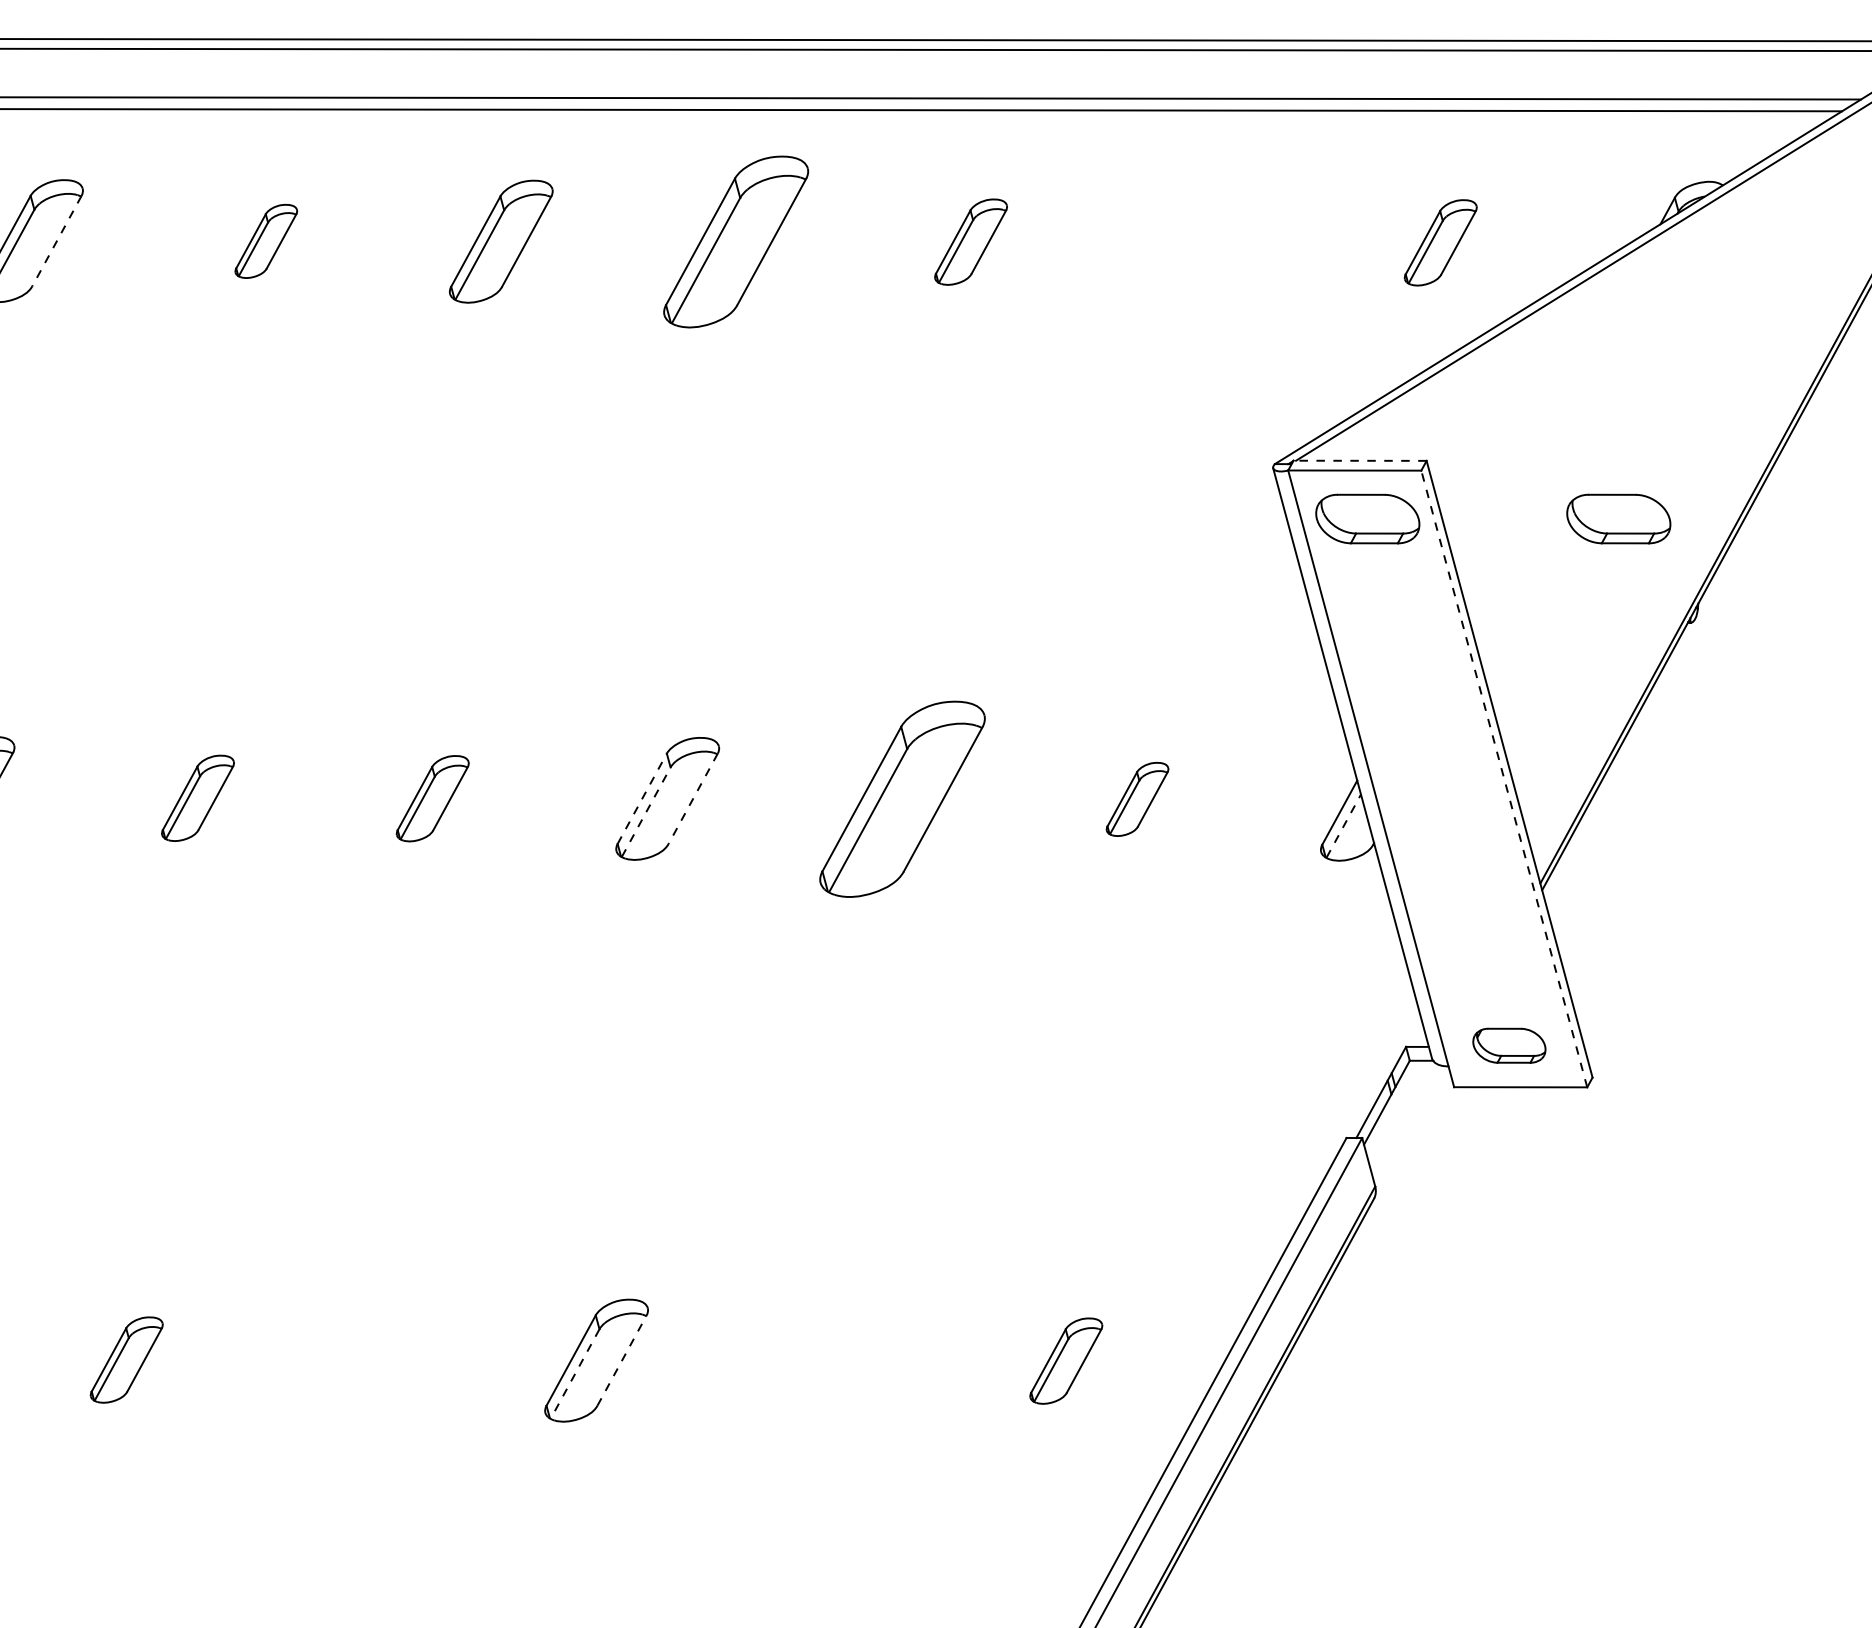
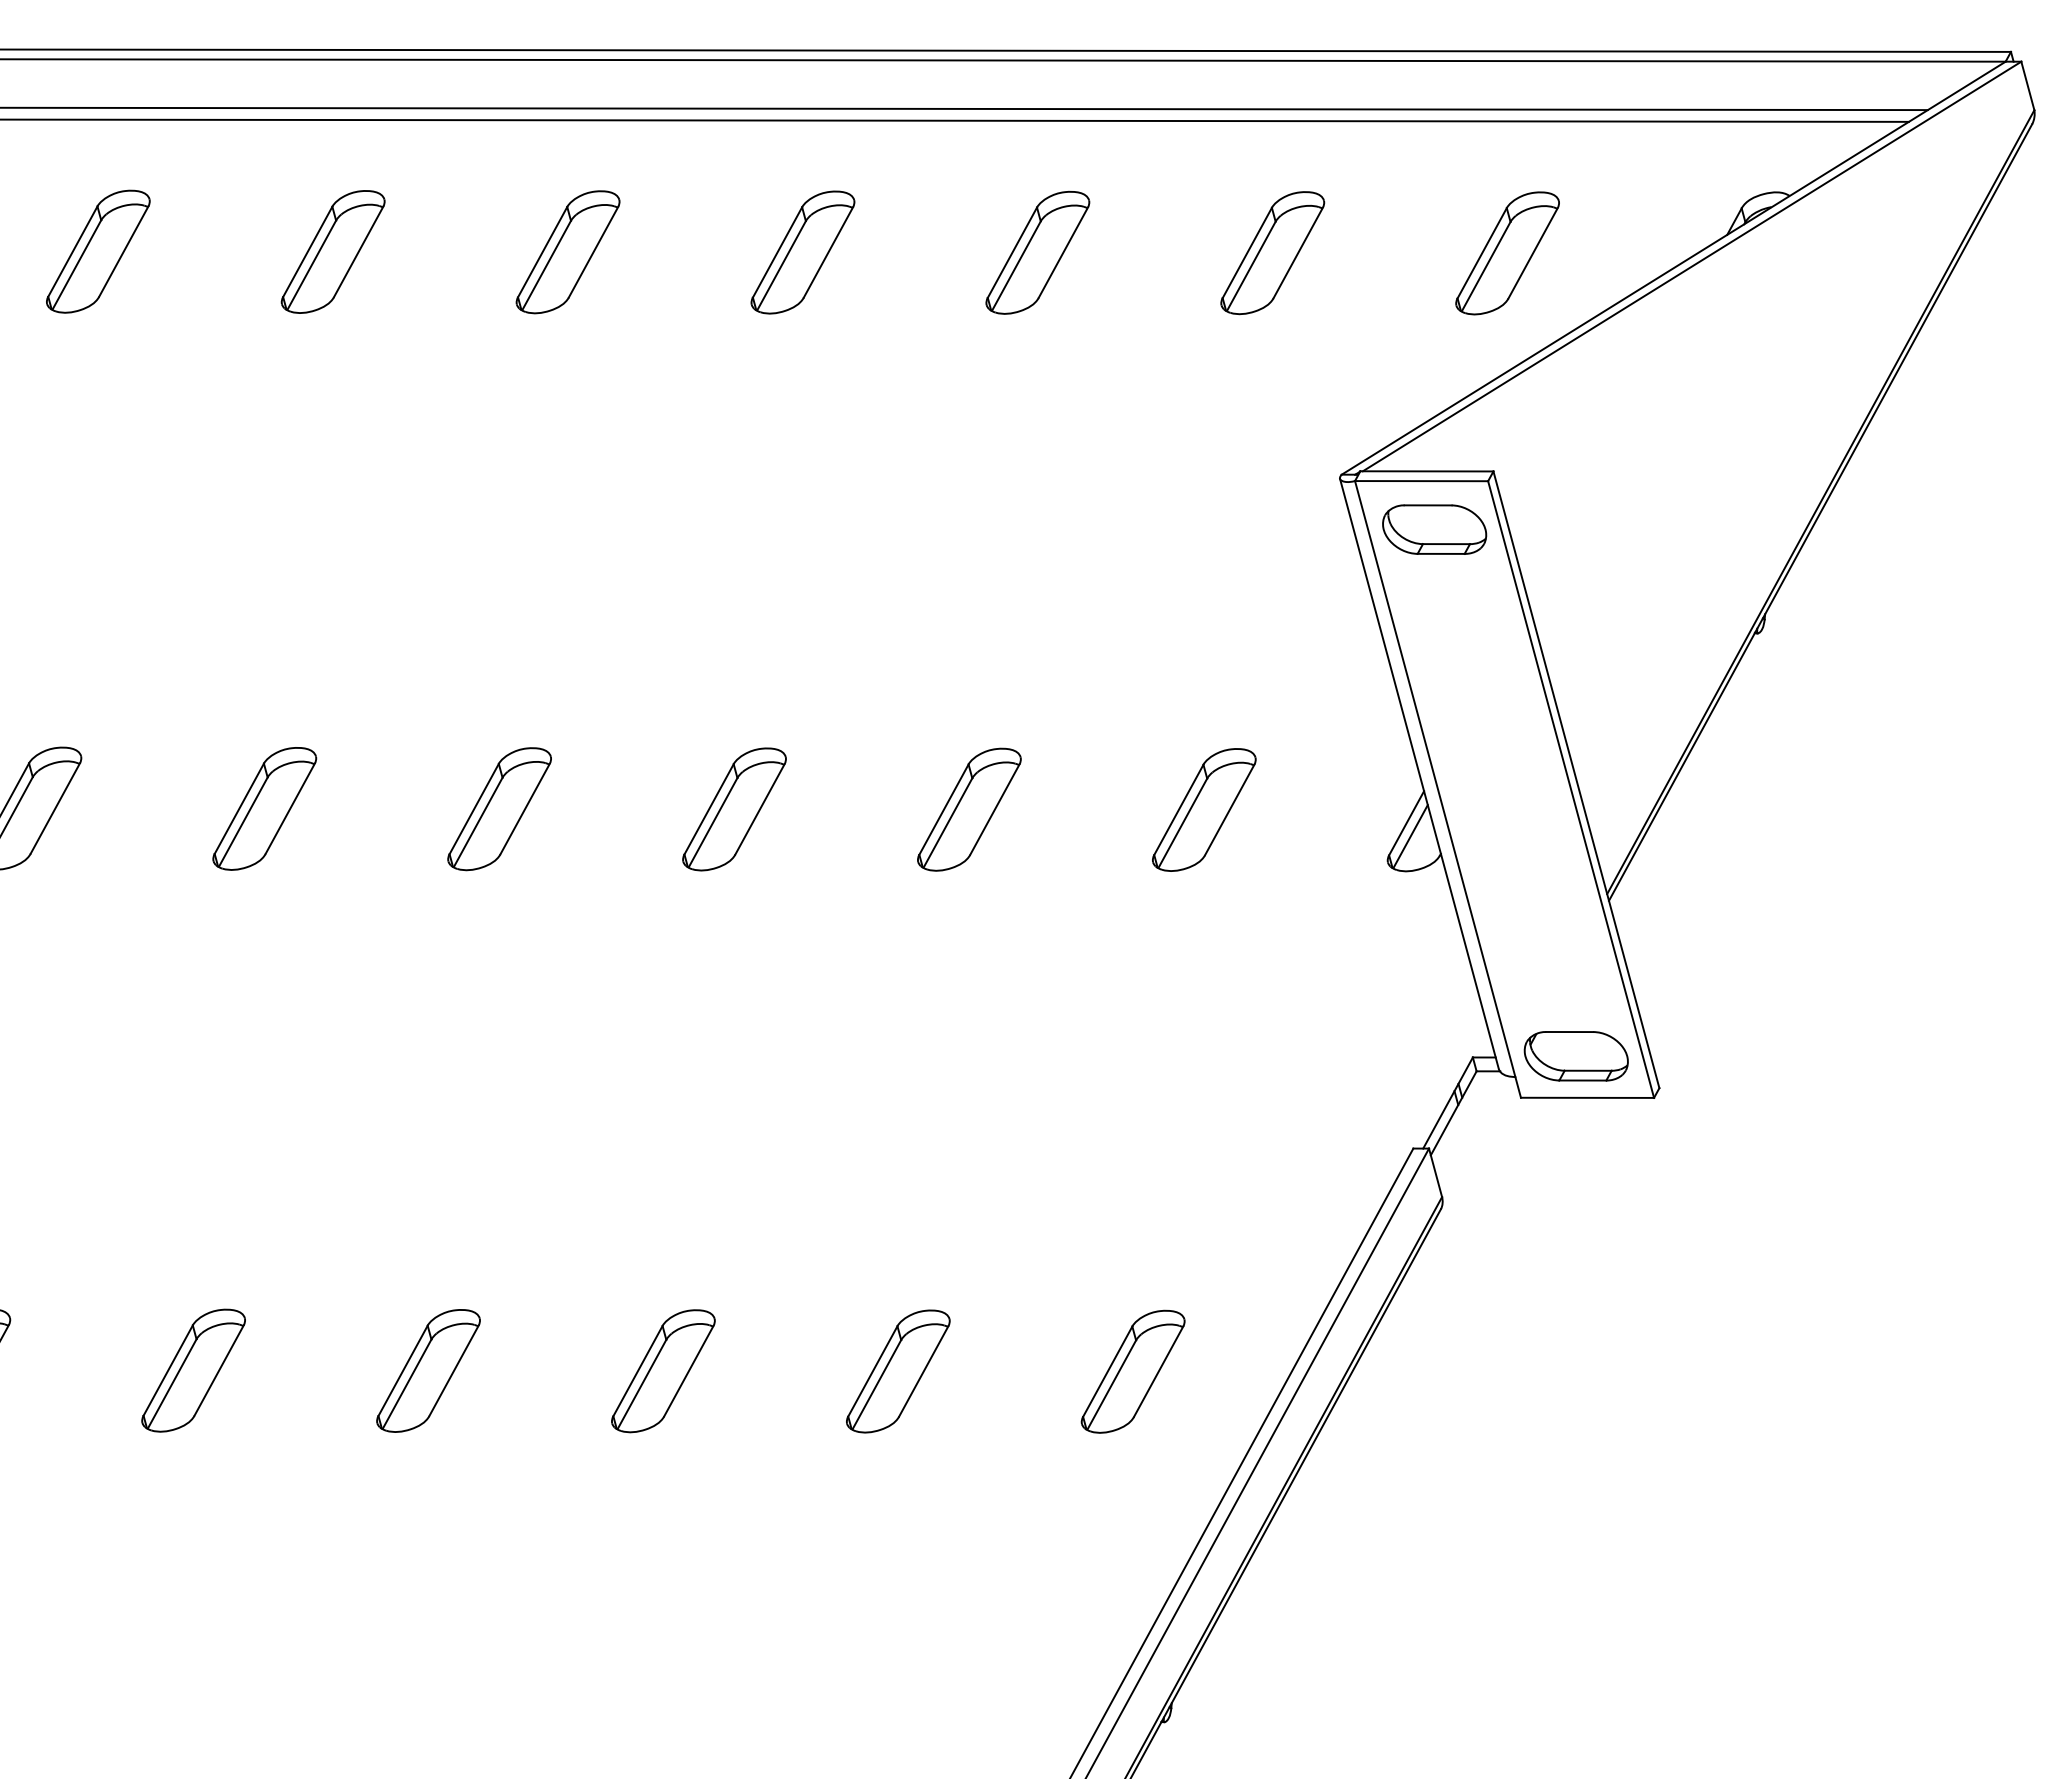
part: (265, 240) -> (332, 251), size x1.67
line: (56, 241) -> (123, 252), dashed -> solid
part: (735, 241) -> (802, 252), size x0.71
part: (970, 241) -> (1037, 252), size x1.43
part: (1205, 242) -> (1272, 253), added
part: (1440, 242) -> (1507, 253), size x1.43
line: (1359, 460) -> (1426, 471), dashed -> solid
part: (1618, 518) -> (1685, 529), removed
line: (1503, 778) -> (1570, 789), dashed -> solid
part: (197, 797) -> (264, 808), size x1.43
line: (642, 797) -> (709, 808), dashed -> solid
part: (432, 798) -> (499, 809), size x1.43
line: (692, 798) -> (759, 809), dashed -> solid
part: (902, 798) -> (969, 809), size x0.62
part: (1137, 798) -> (1204, 809), size x1.67
line: (646, 811) -> (713, 822), dashed -> solid
line: (1343, 825) -> (1410, 836), dashed -> solid
part: (1508, 1045) -> (1575, 1056), size x1.43
part: (126, 1359) -> (193, 1370), size x1.43
part: (361, 1359) -> (428, 1370), added
line: (622, 1359) -> (689, 1370), dashed -> solid
part: (831, 1360) -> (898, 1371), added
part: (1065, 1360) -> (1132, 1371), size x1.43
line: (574, 1373) -> (641, 1384), dashed -> solid

